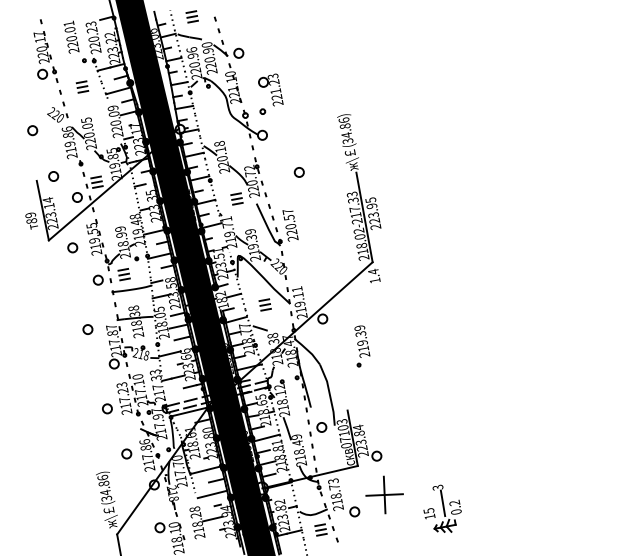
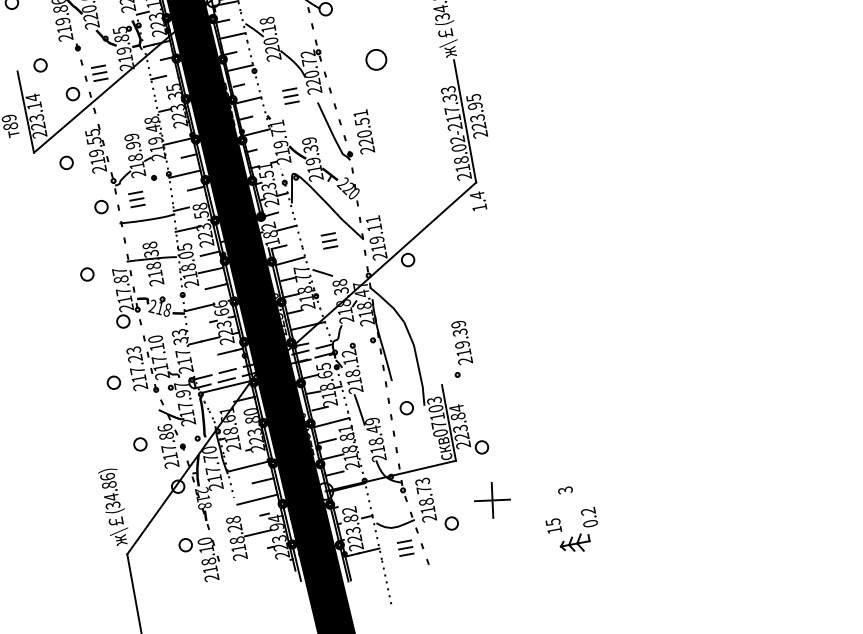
circle: (298, 172) -> (374, 59), size x1.6
text: (287, 211) -> (359, 113), 220.57 -> 220.51
part: (362, 346) -> (462, 349), moved
part: (384, 494) -> (492, 499), size x0.7
line: (442, 503) -> (571, 512), removed

